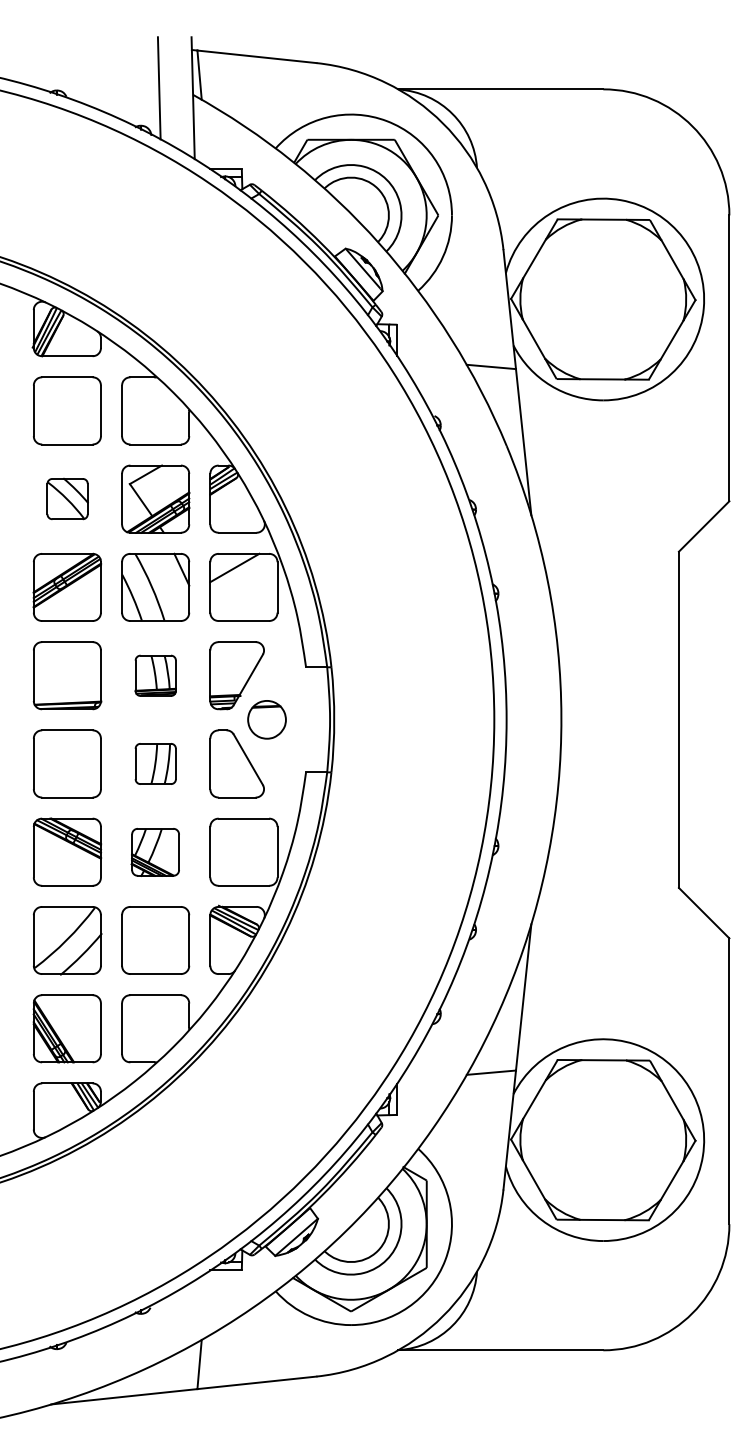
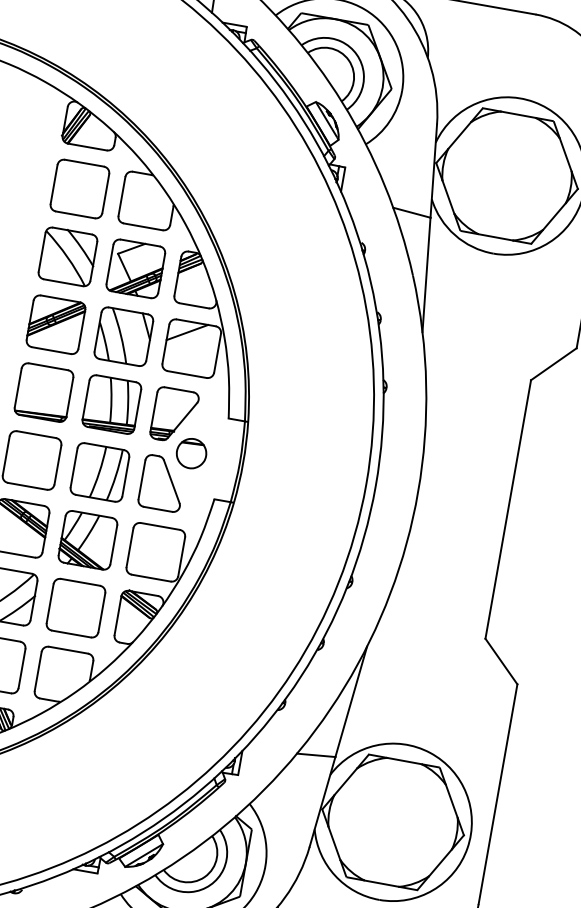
part: (67, 498) -> (68, 256), size x1.67
part: (155, 675) -> (111, 404), size x1.67
part: (155, 763) -> (99, 472), size x1.67
part: (155, 852) -> (87, 540), size x1.43

